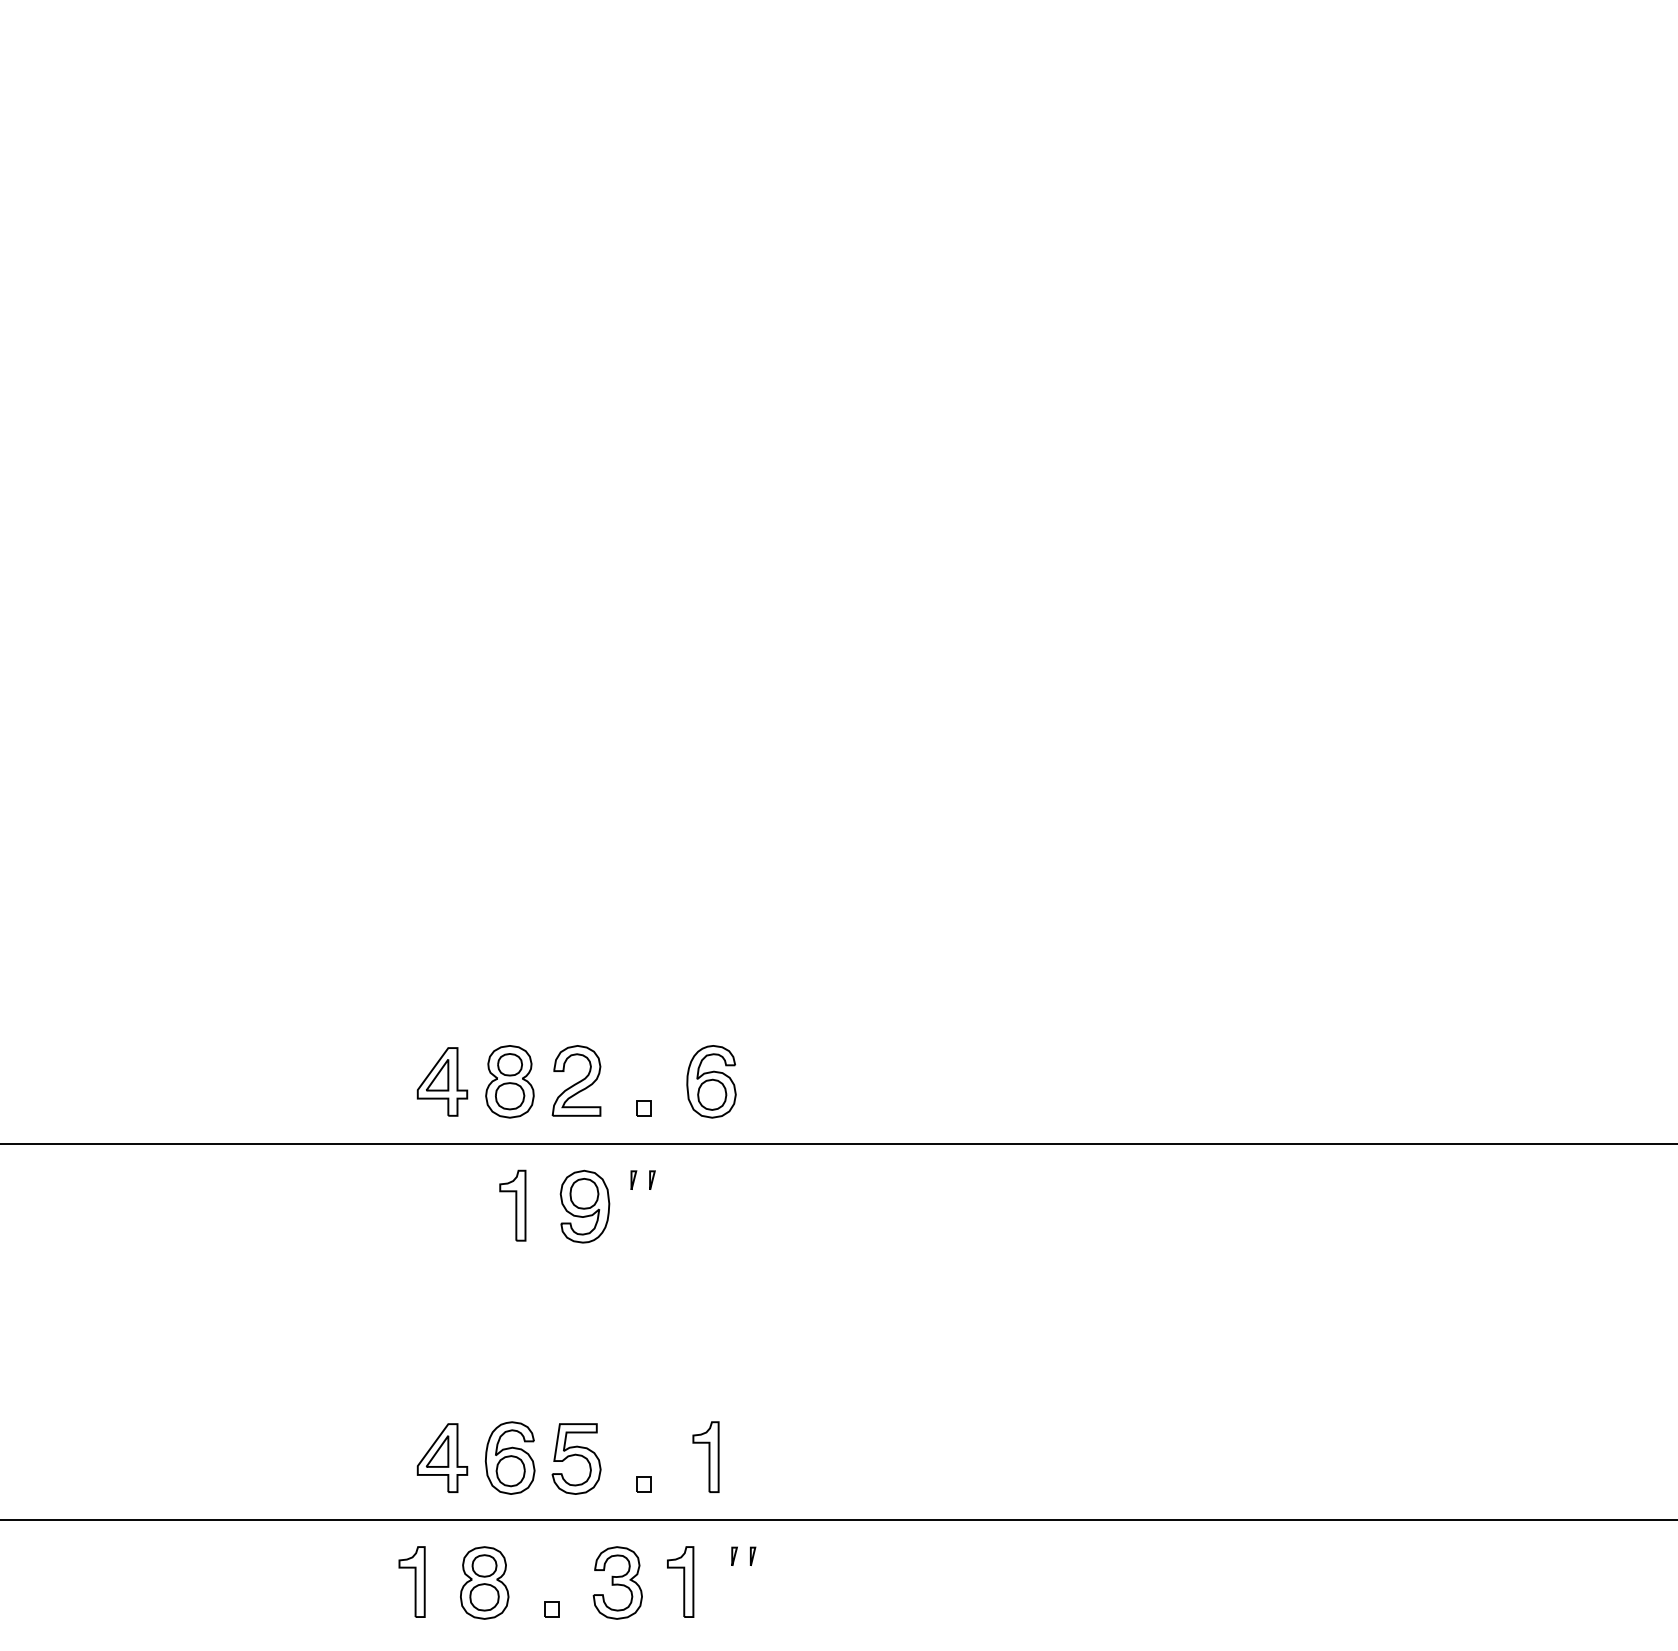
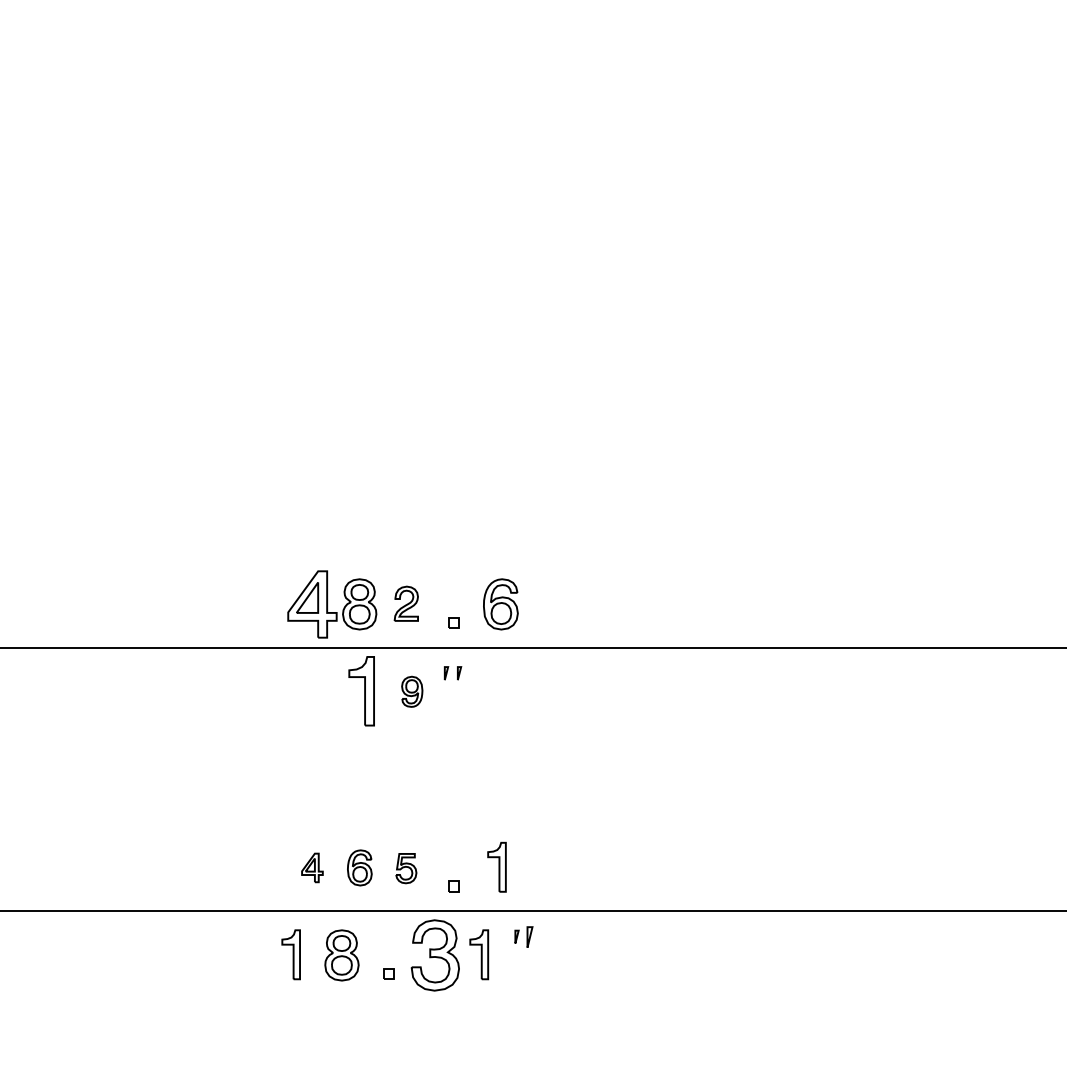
part: (576, 1080) -> (406, 603), size x0.7
part: (442, 1081) -> (312, 604), size x1.4
part: (512, 1205) -> (361, 691), size x1.4
part: (584, 1206) -> (411, 691), size x0.6
part: (442, 1457) -> (312, 867), size x0.6
part: (509, 1457) -> (359, 867), size x0.7
part: (576, 1458) -> (406, 868), size x0.6
part: (752, 1555) -> (529, 936), size x1.6
part: (617, 1582) -> (435, 955), size x1.4

